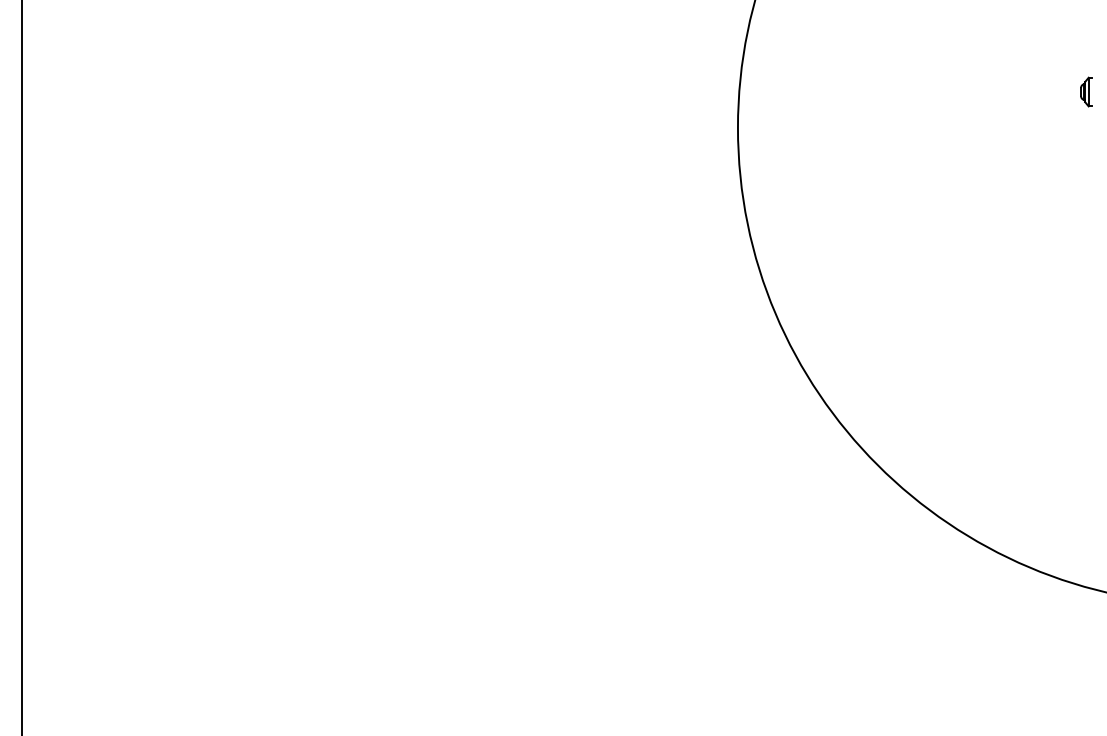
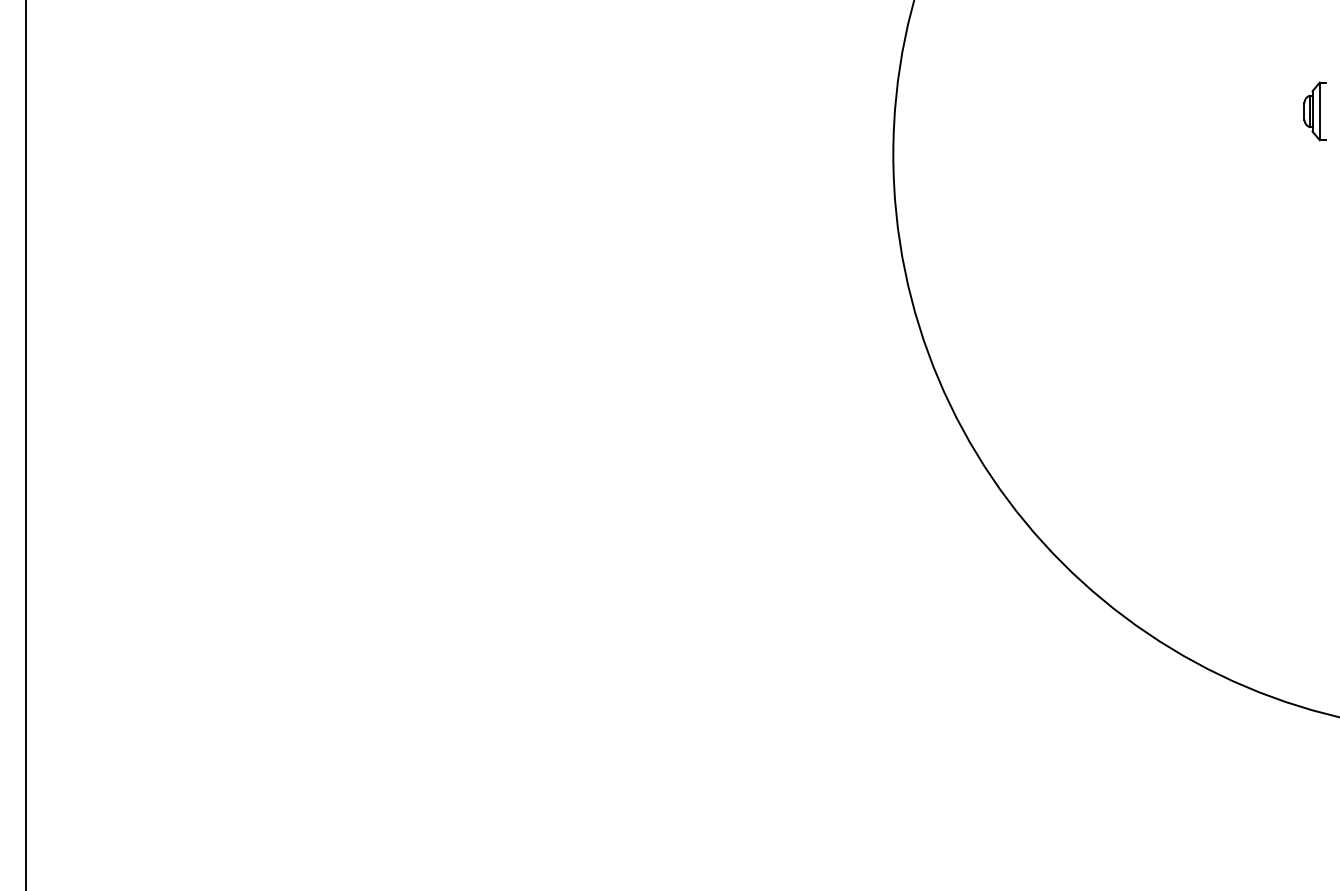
part: (1085, 92) -> (1314, 111), size x1.67

